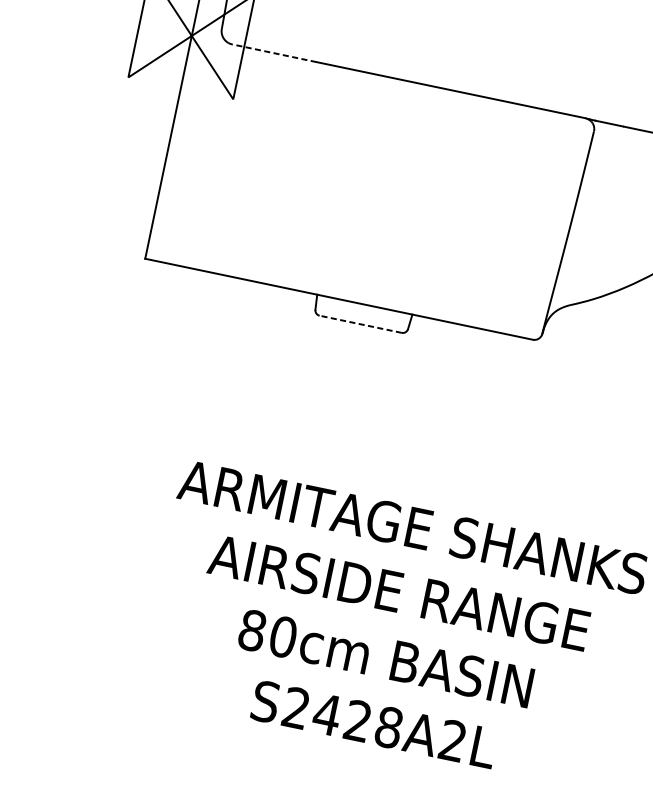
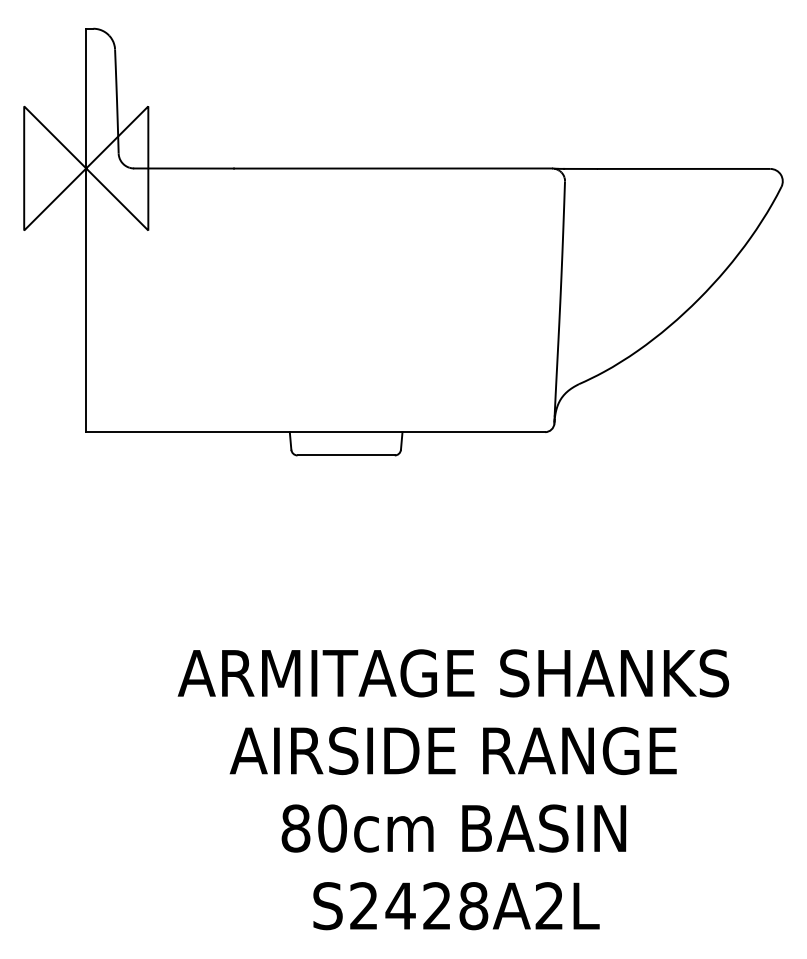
line: (274, 53) -> (184, 168), dashed -> solid
line: (361, 324) -> (346, 455), dashed -> solid

